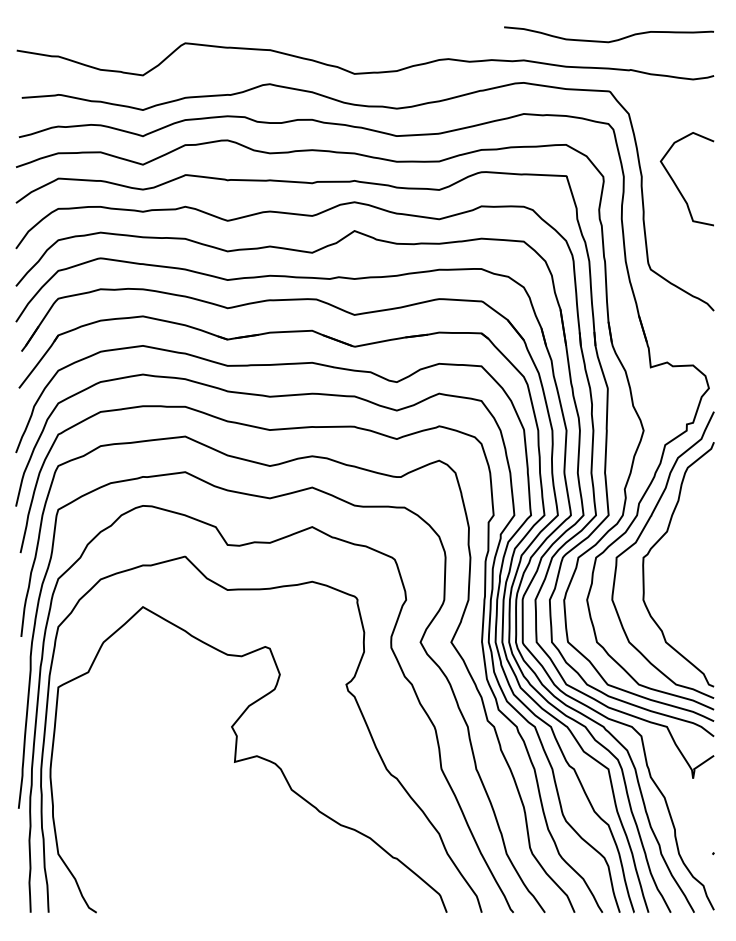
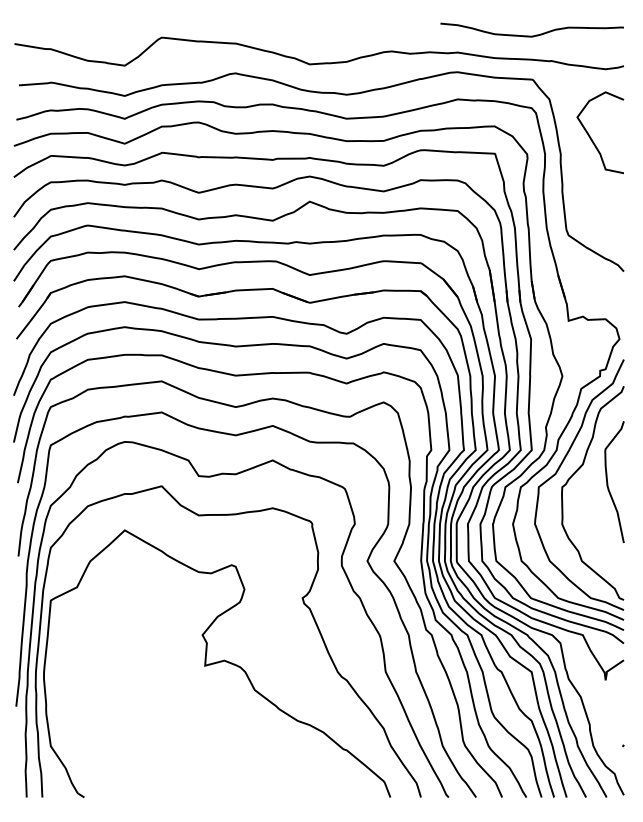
curve: (676, 184) -> (591, 137), moved
curve: (695, 551) -> (607, 481), added

